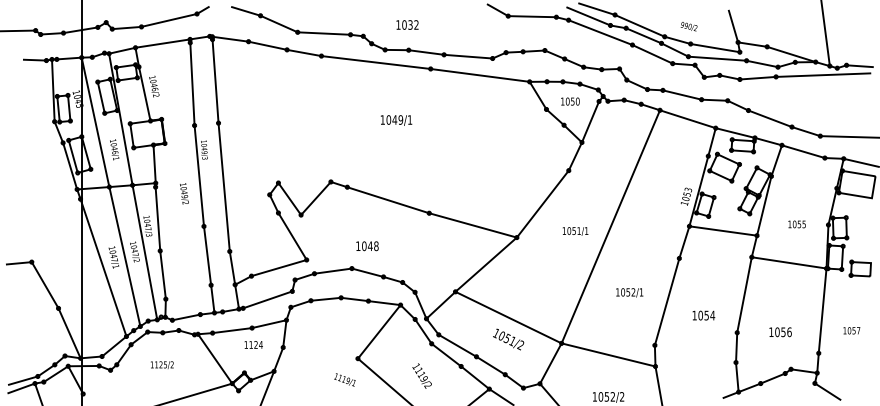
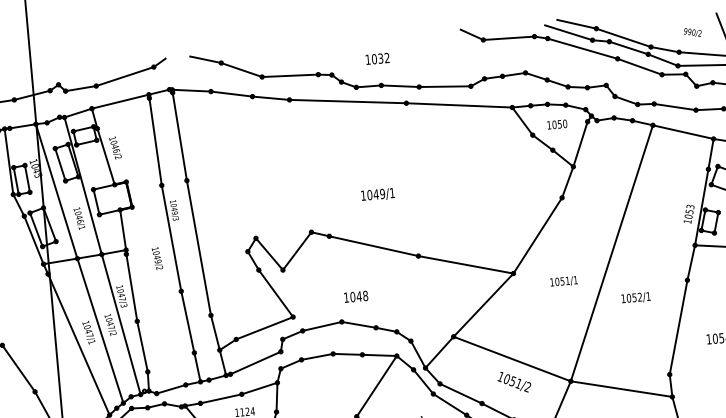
text: (688, 26) -> (692, 32), moved
text: (396, 120) -> (378, 194), moved
text: (575, 231) -> (563, 281), moved
text: (629, 292) -> (635, 297), moved

